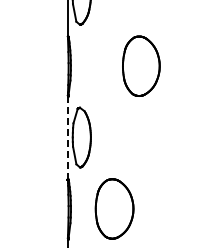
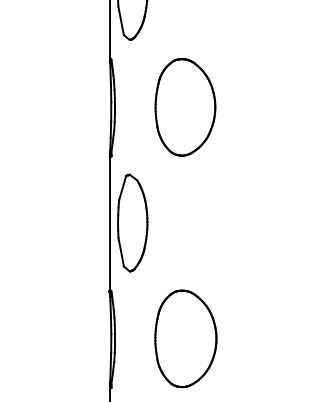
part: (141, 65) -> (185, 106), moved
line: (67, 137) -> (109, 222), dashed -> solid

